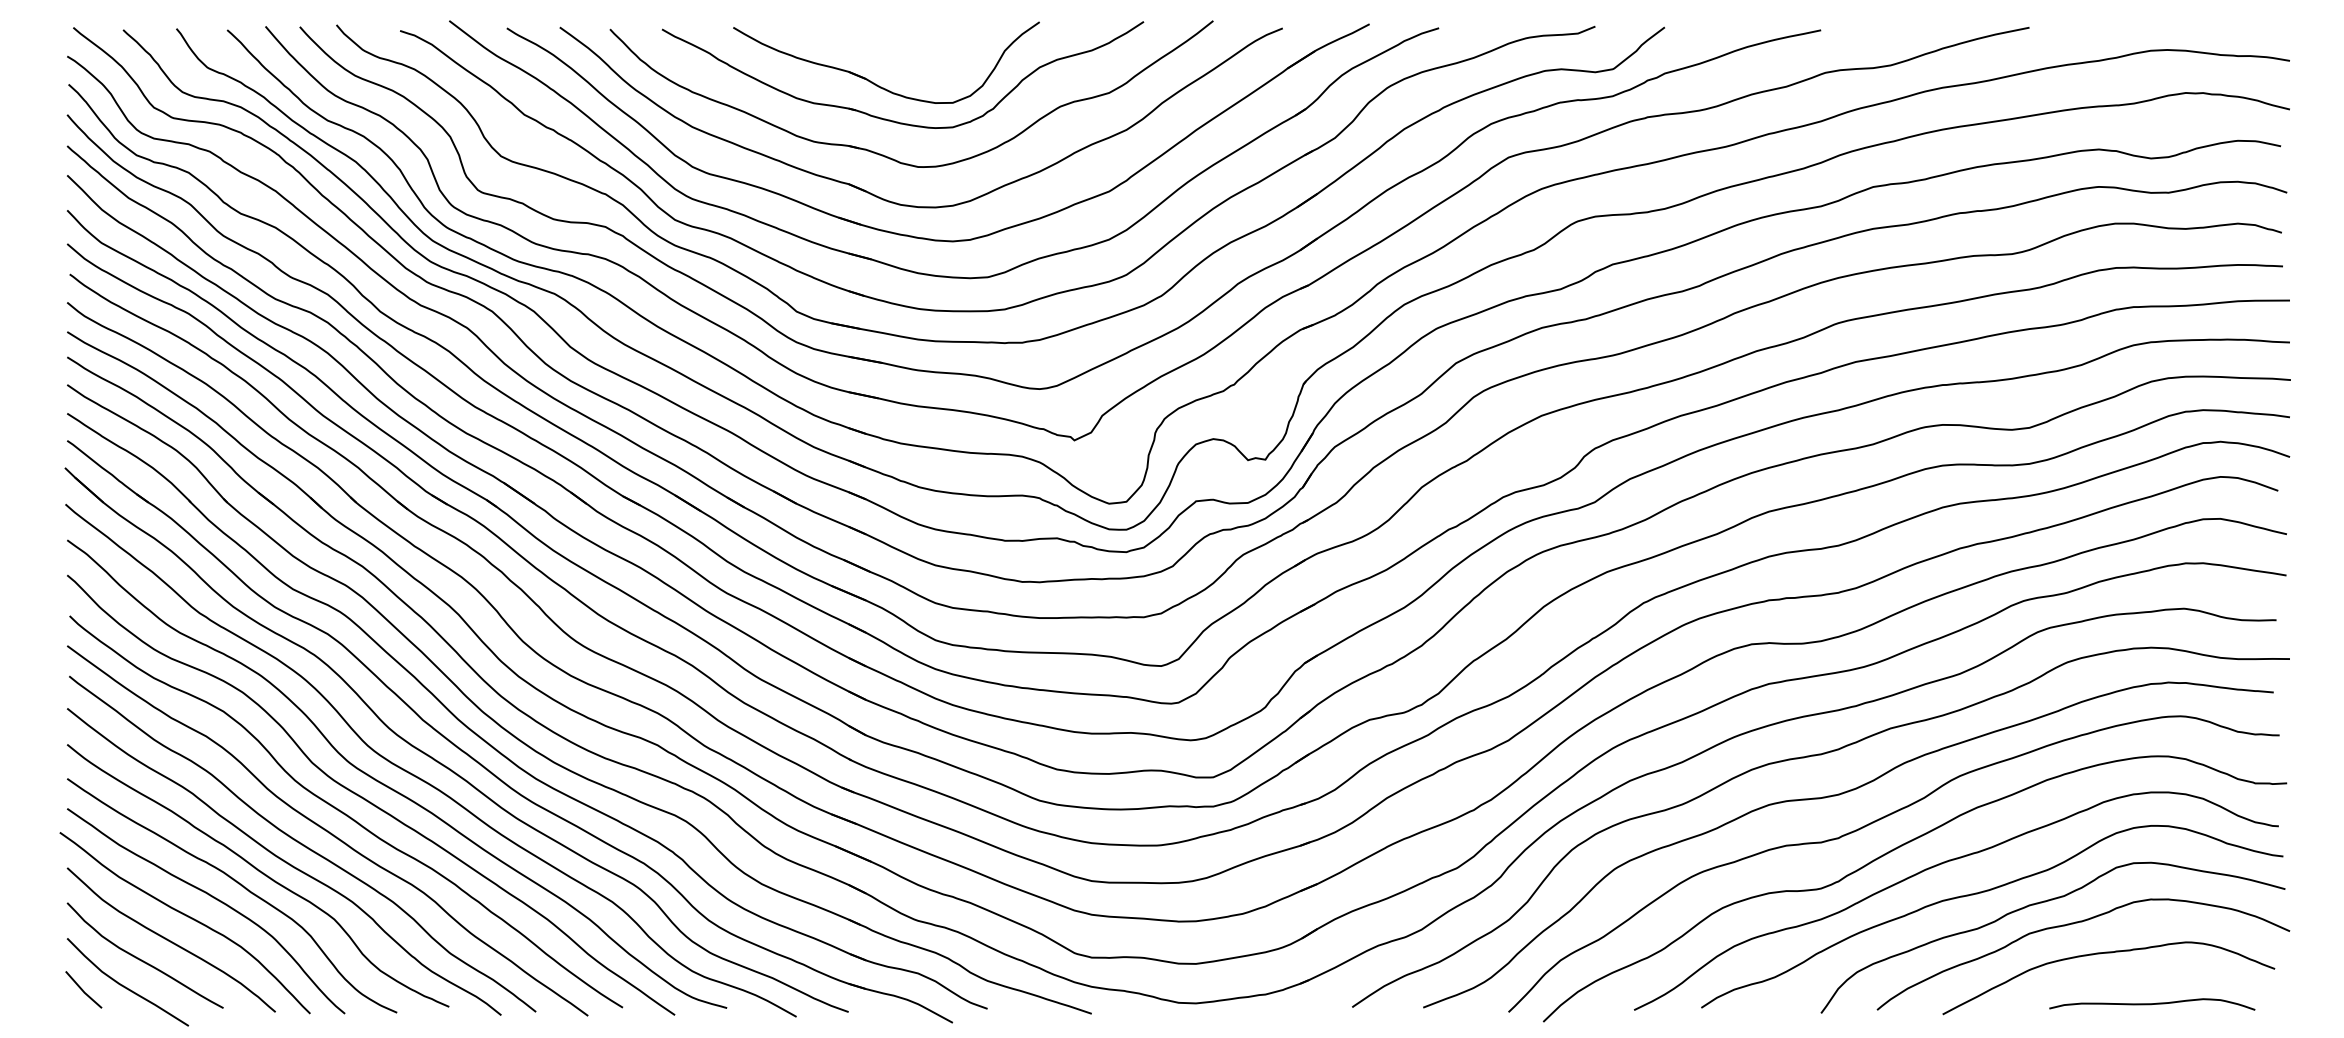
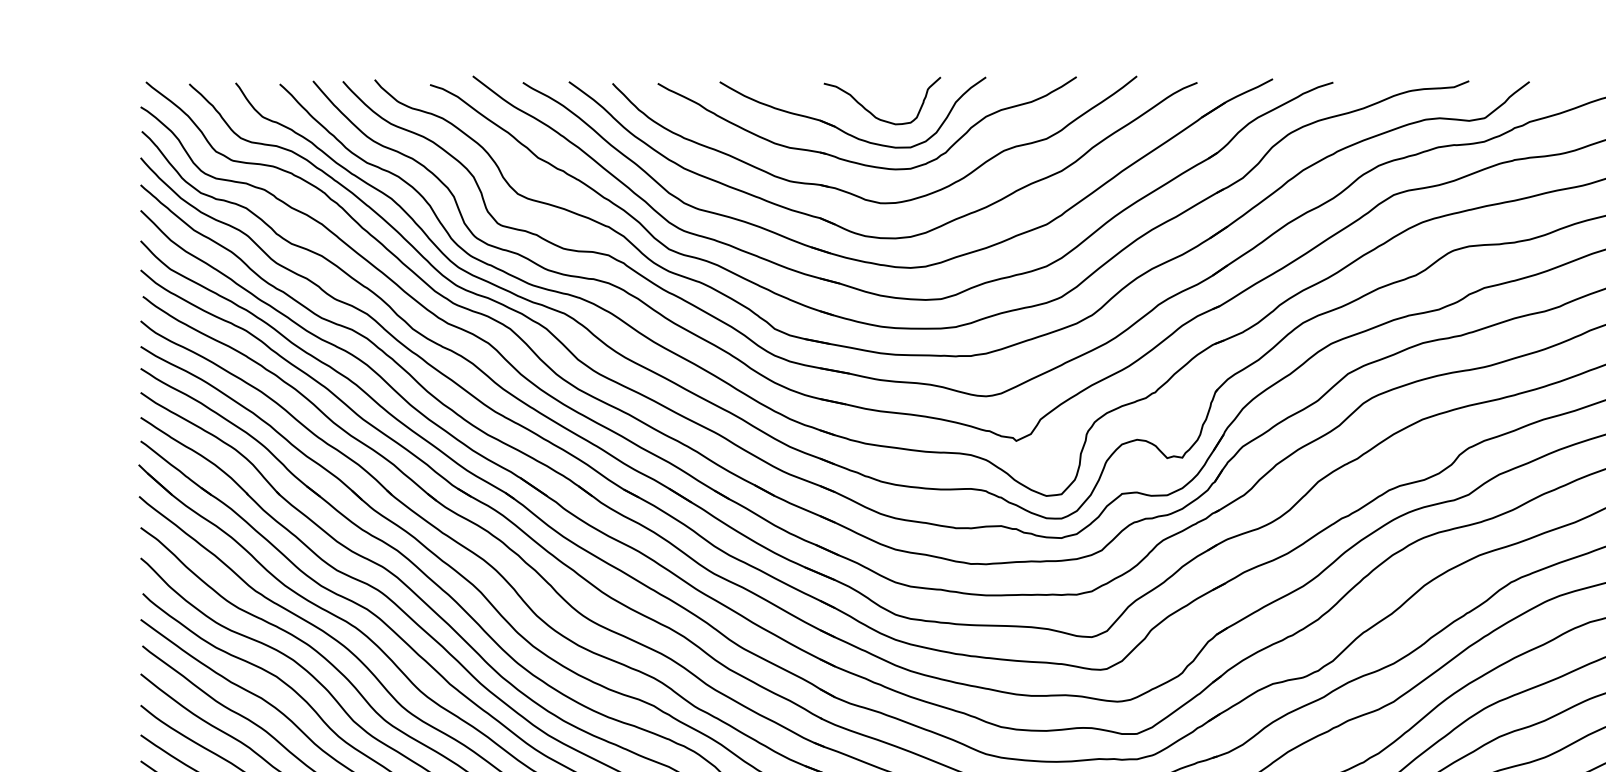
curve: (907, 62) -> (871, 112), added

